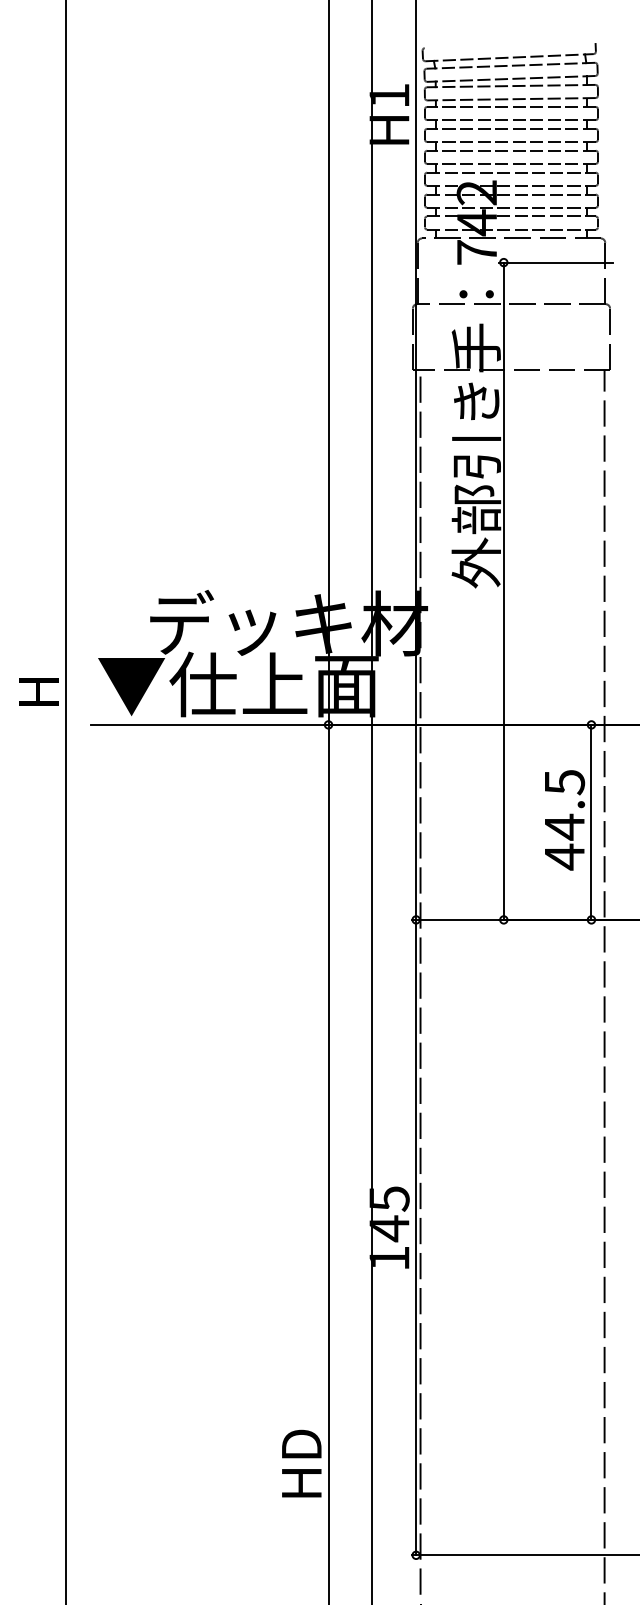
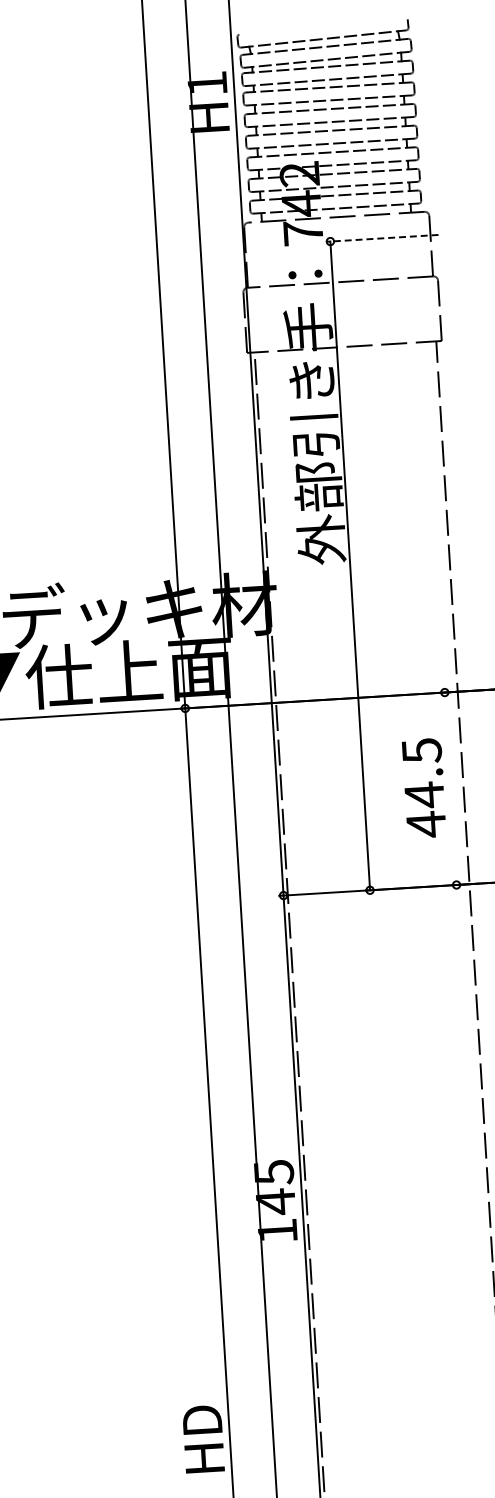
line: (556, 262) -> (382, 238), solid -> dashed
line: (591, 821) -> (450, 787), removed

